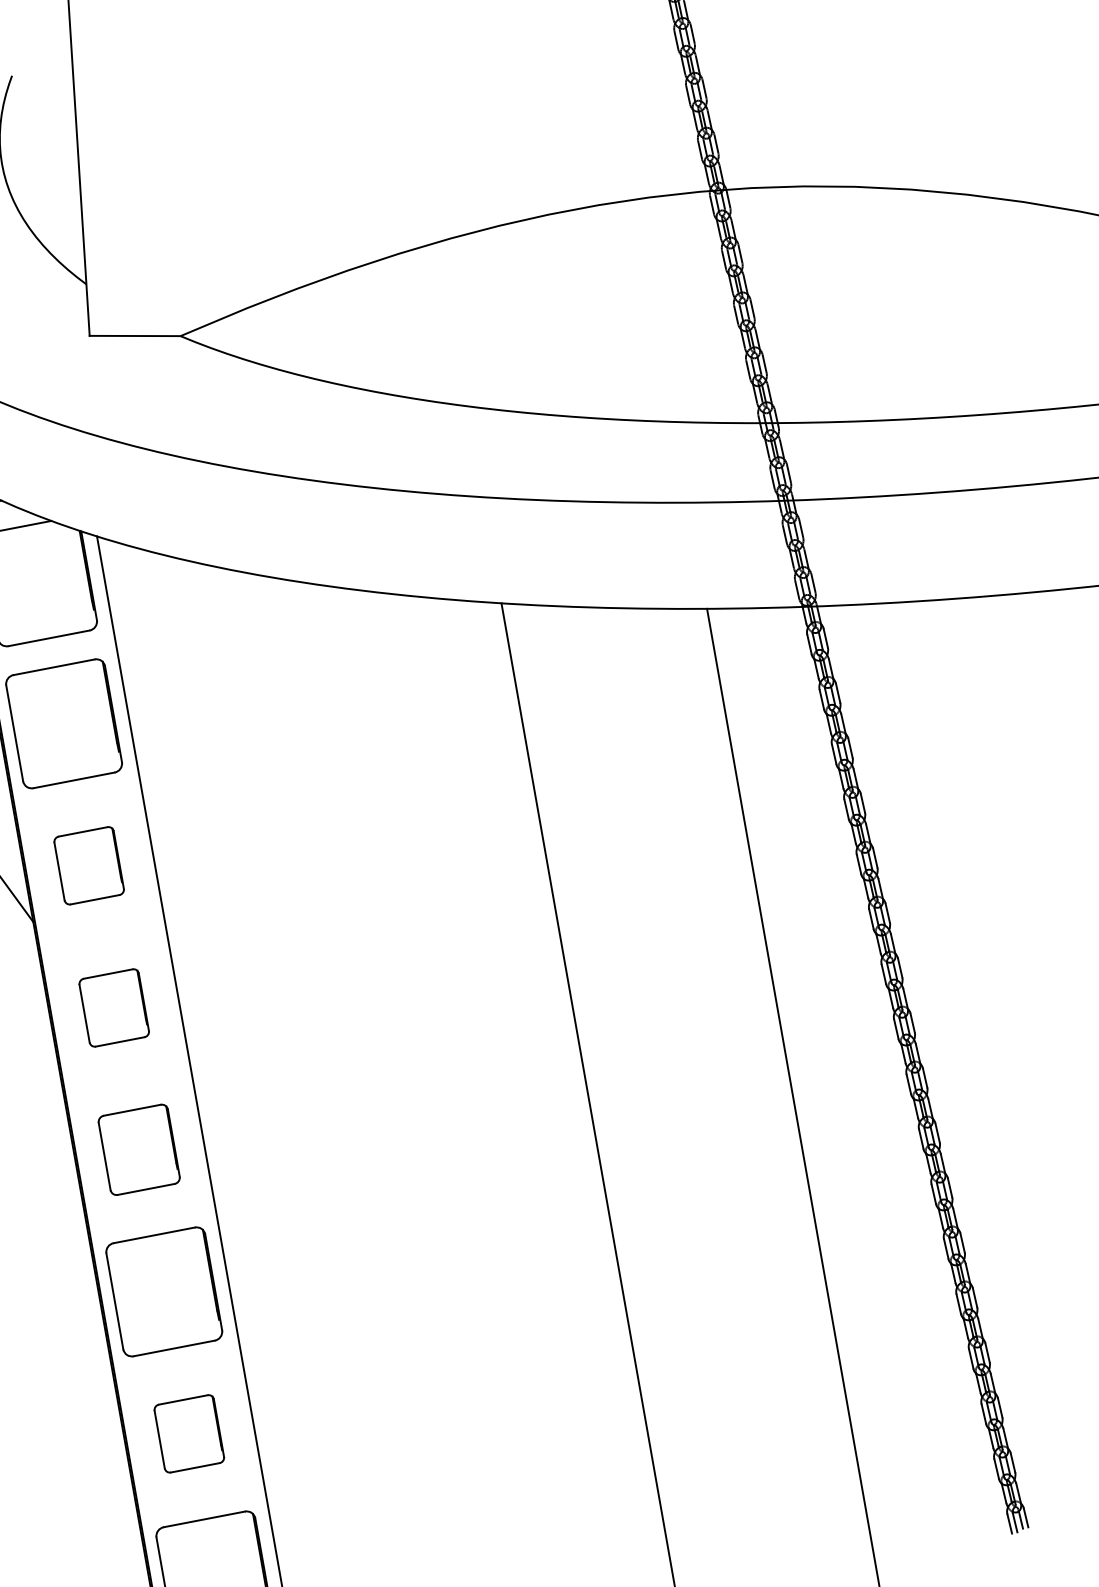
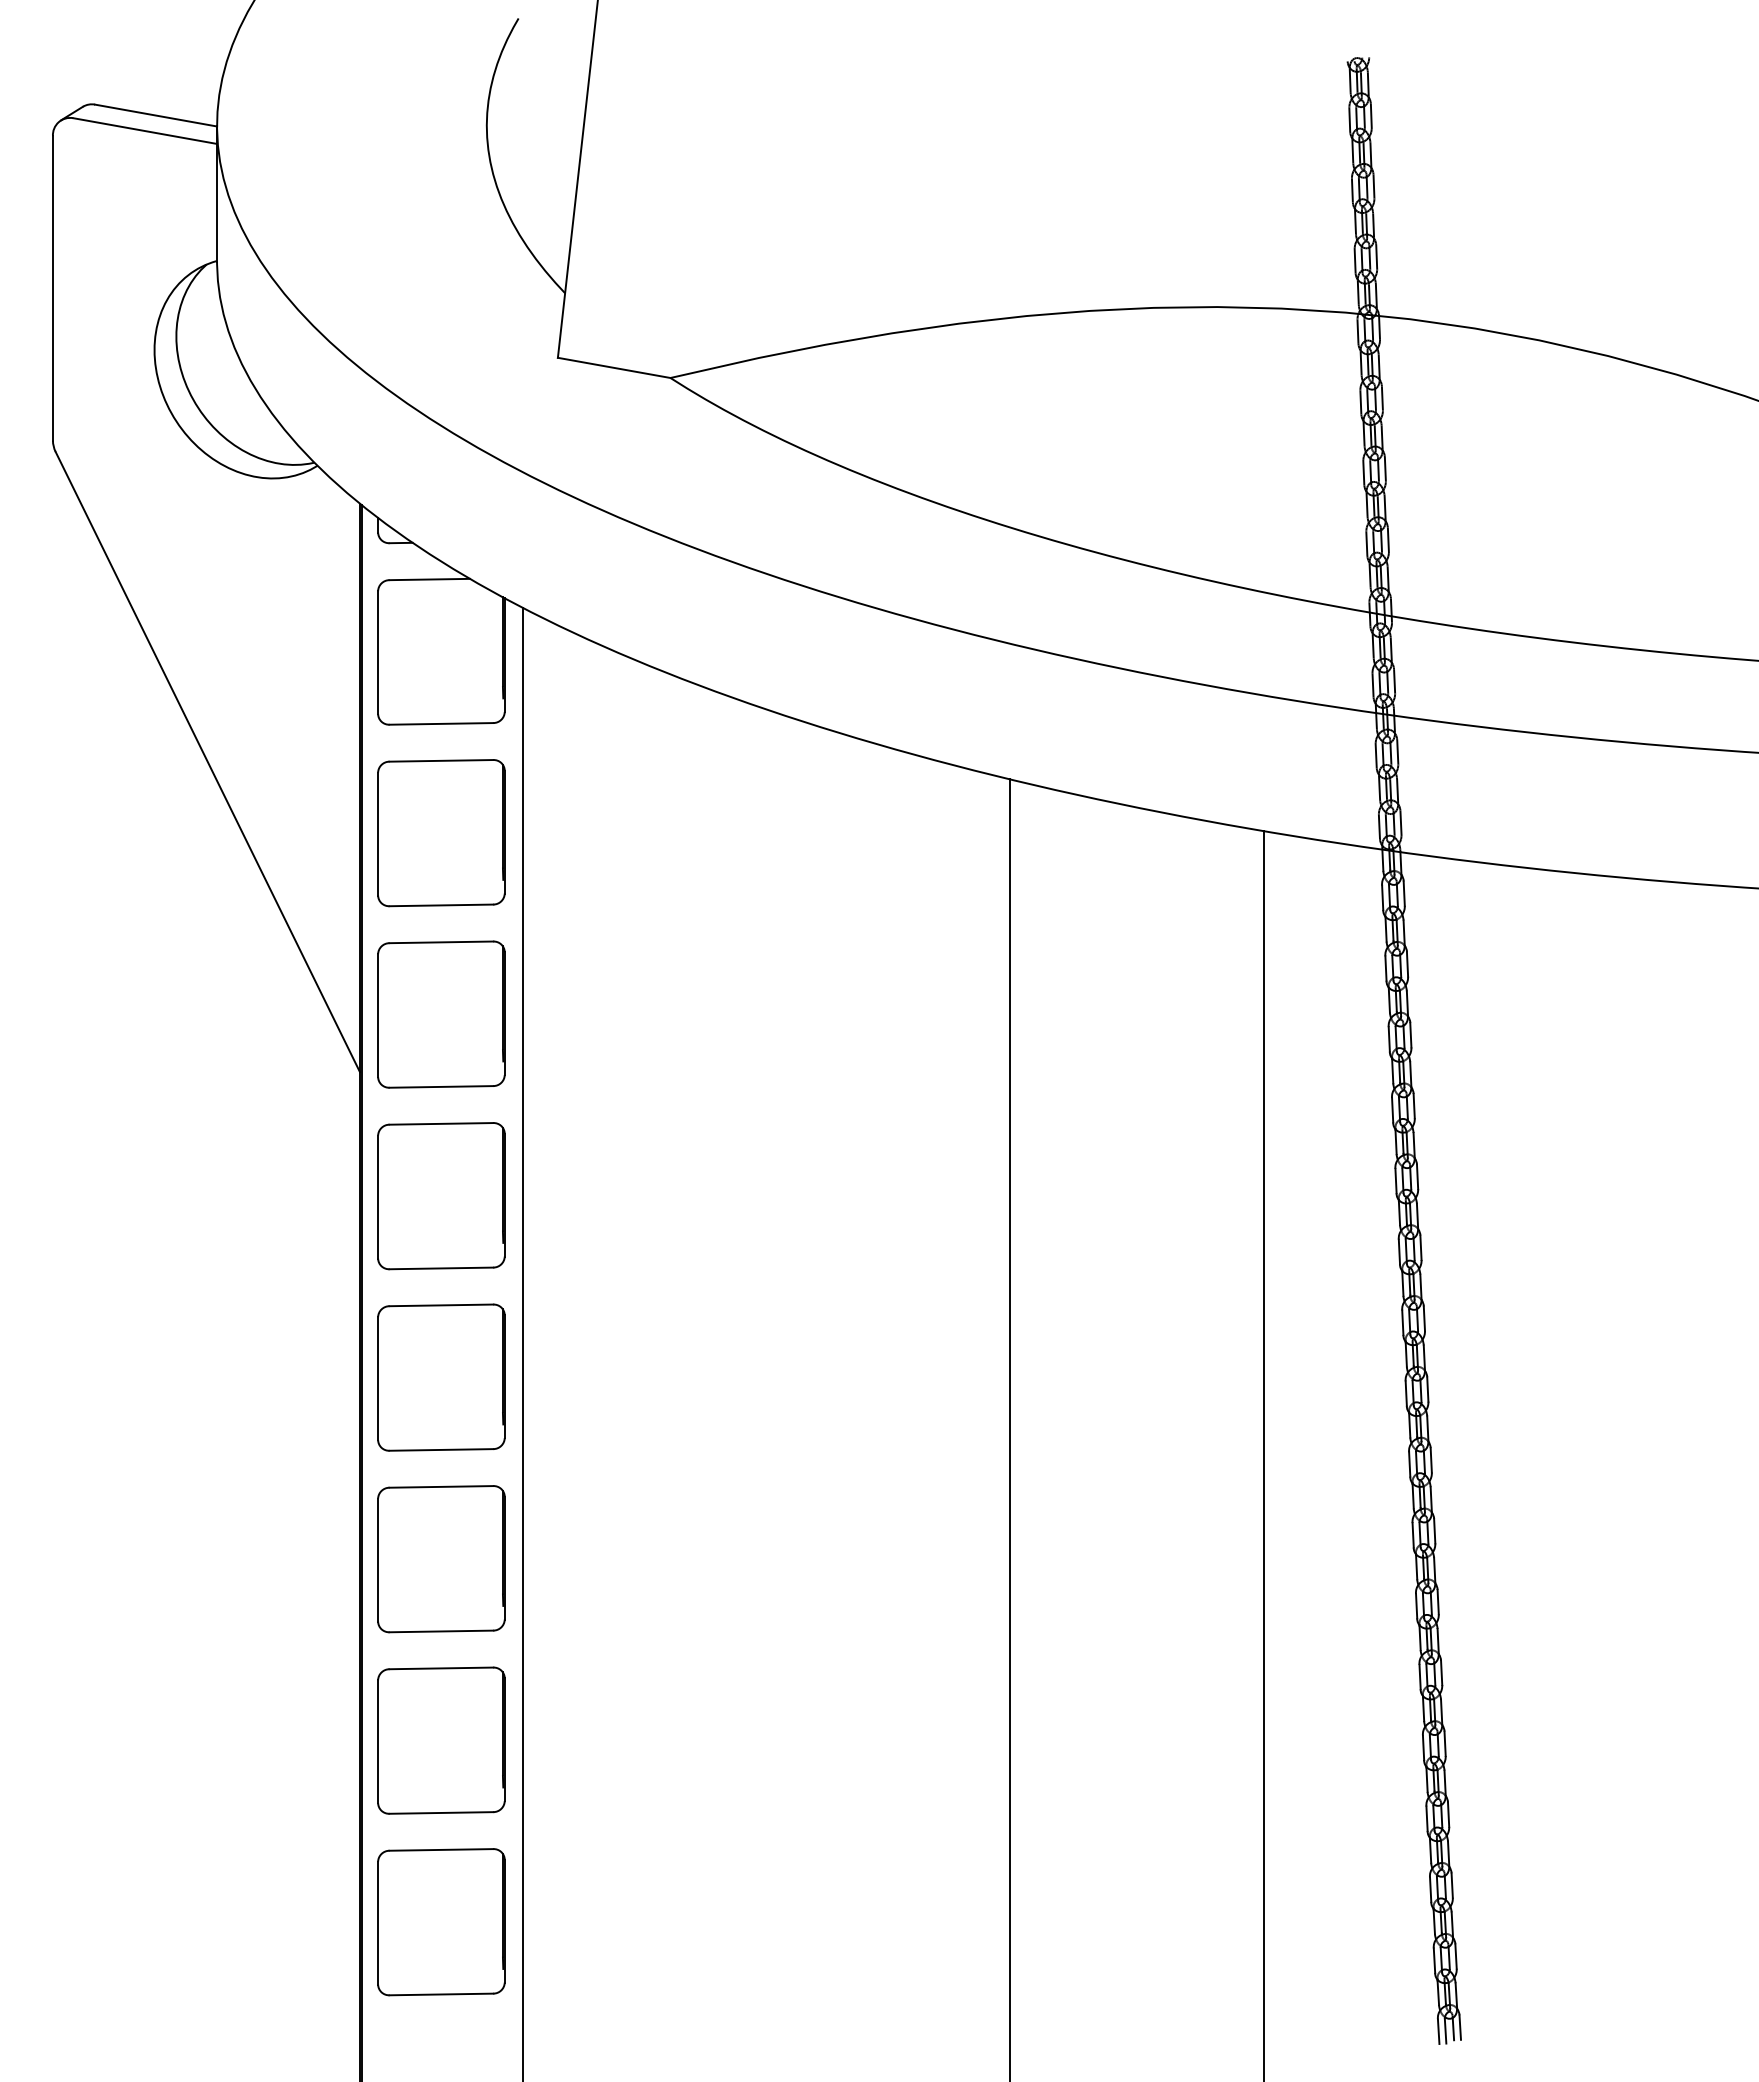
part: (89, 865) -> (441, 1014), size x1.67
part: (114, 1008) -> (441, 1196), size x1.67
part: (139, 1149) -> (441, 1377), size x1.43
part: (189, 1433) -> (441, 1740), size x1.67

